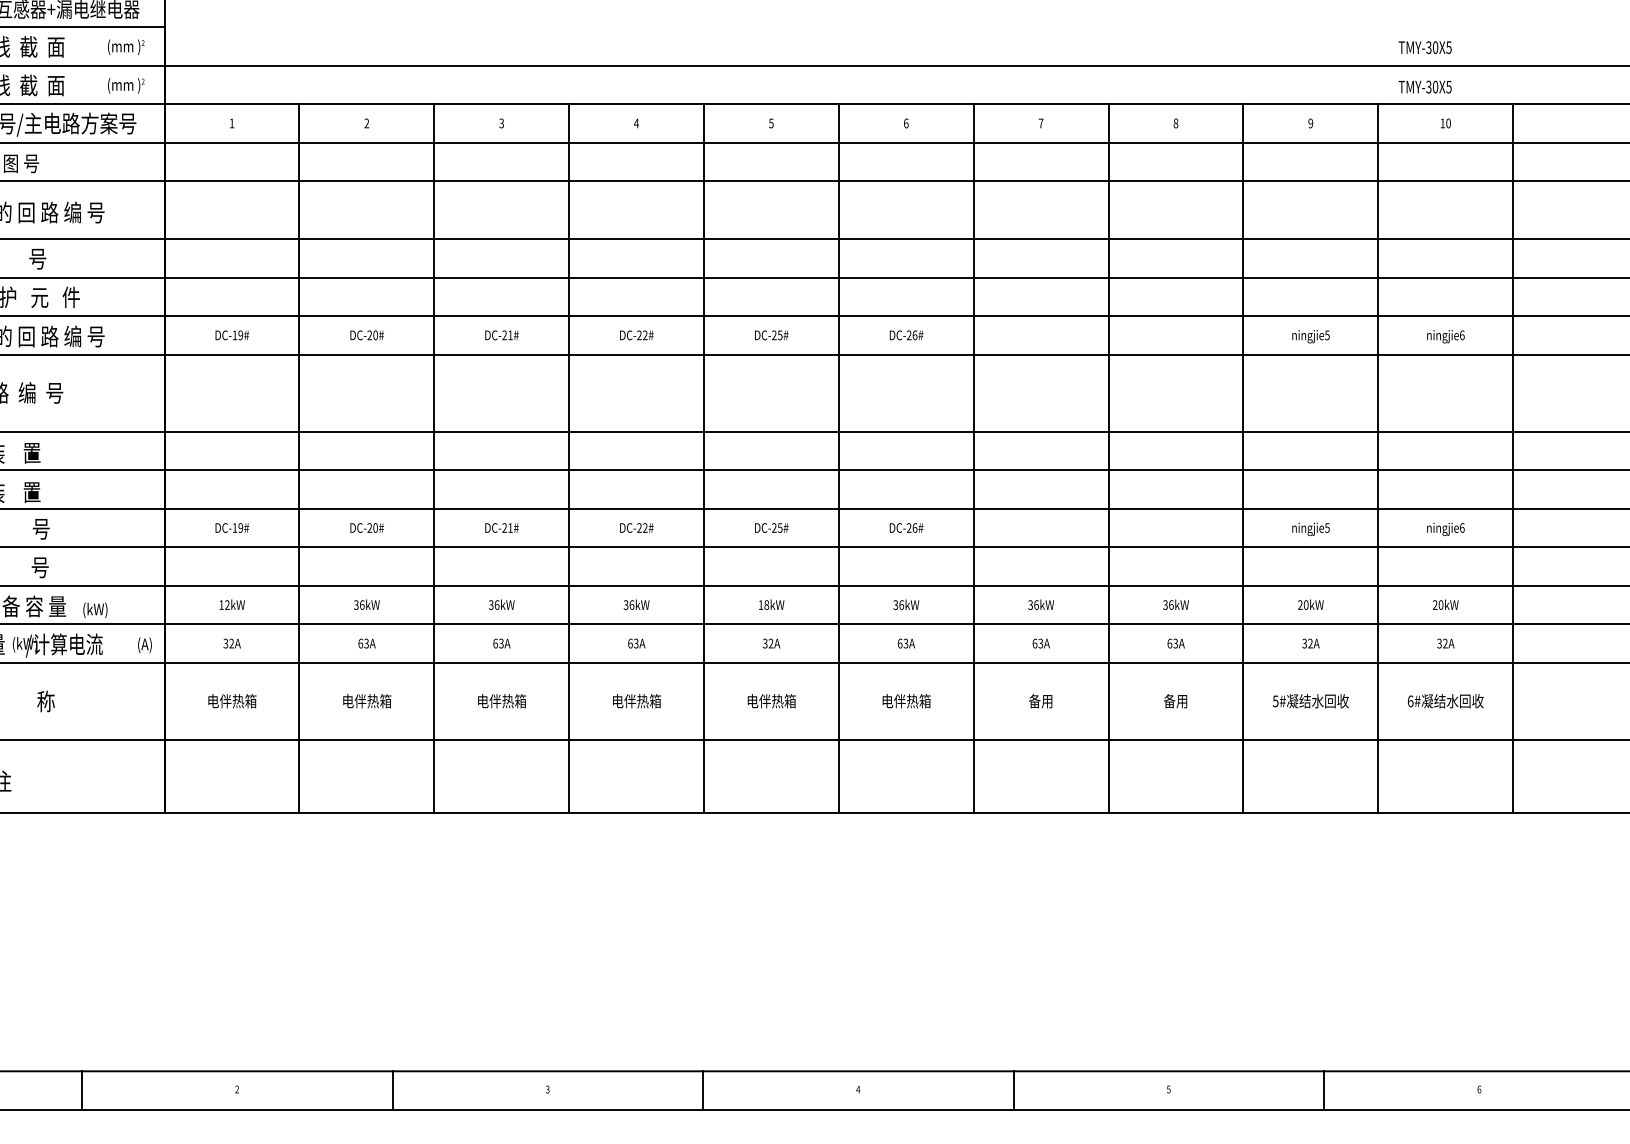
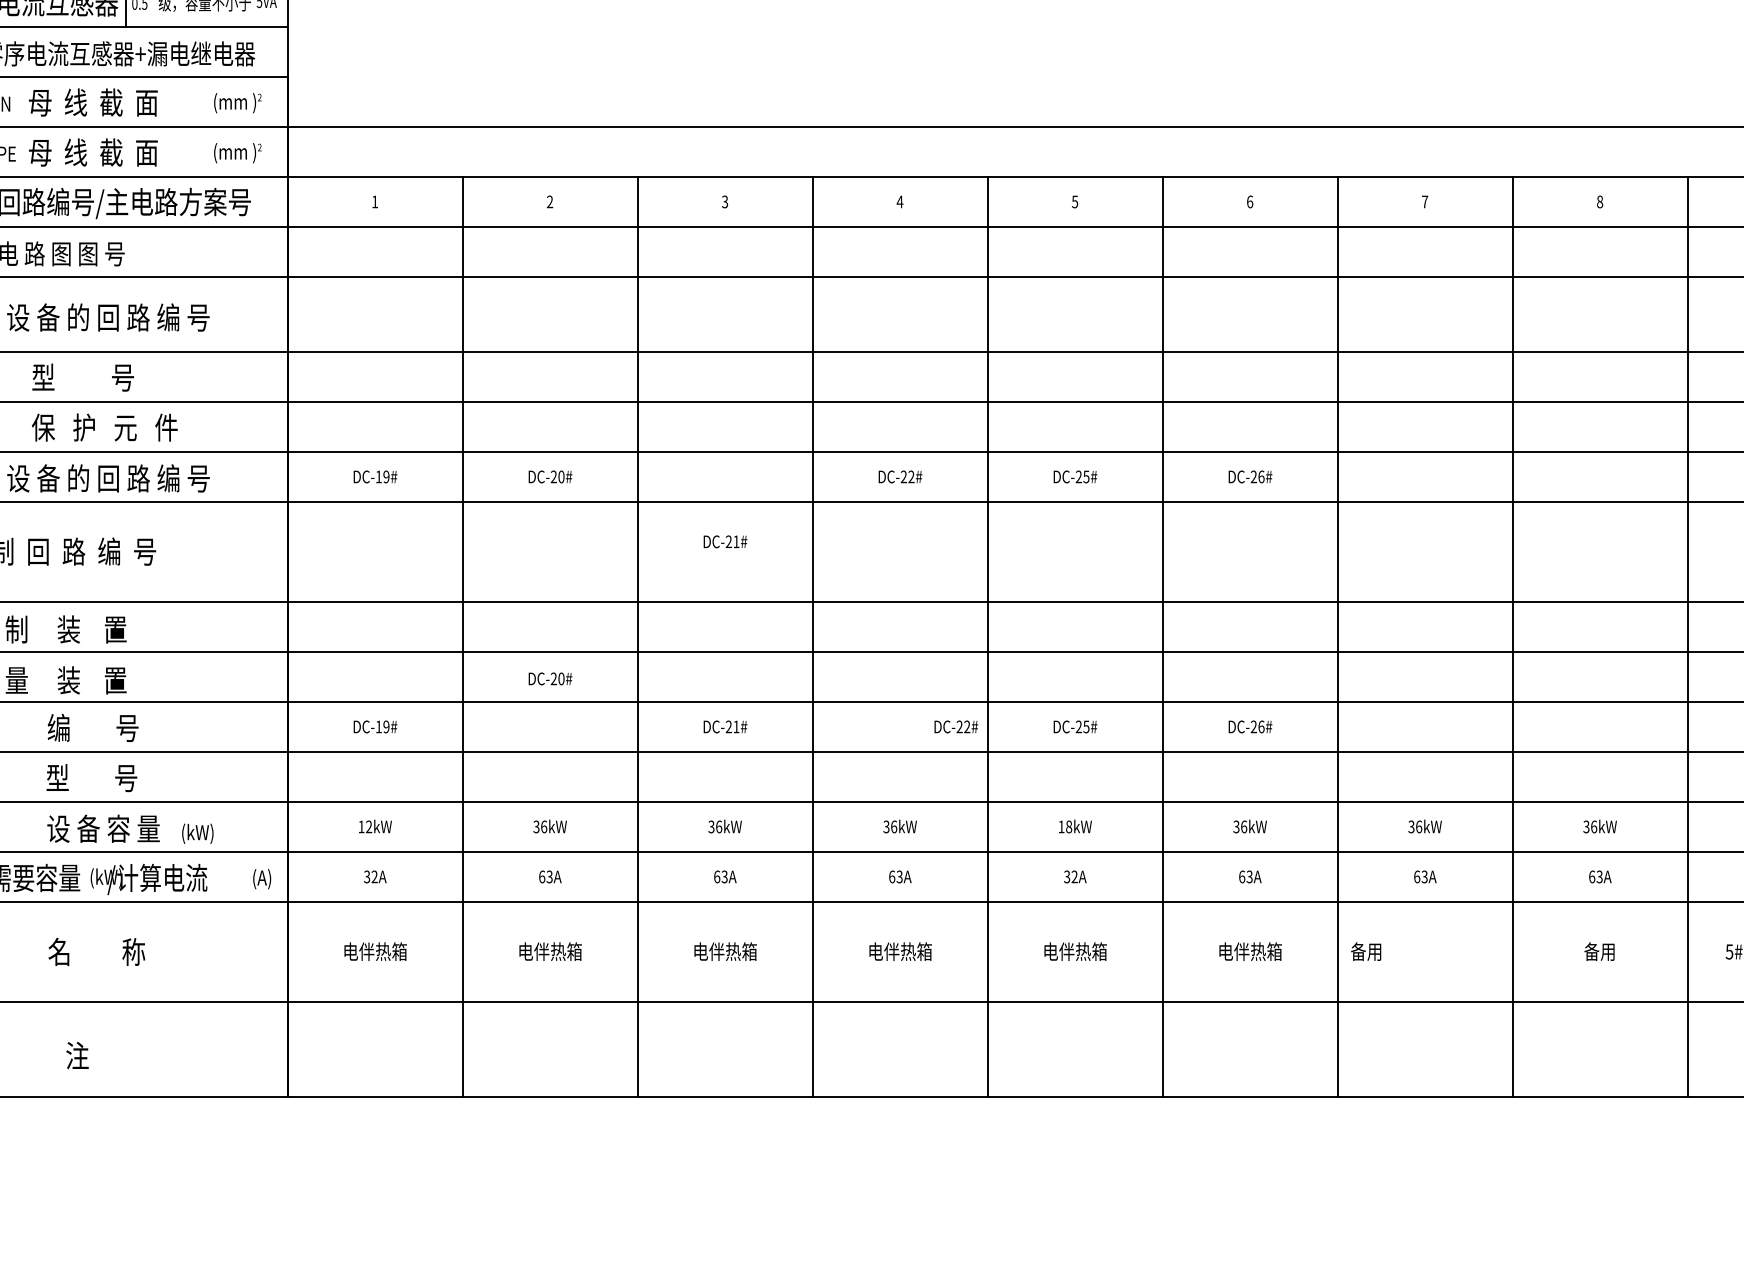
text: (501, 335) -> (724, 541), moved
text: (366, 527) -> (549, 678), moved
text: (636, 527) -> (955, 726), moved
text: (1040, 701) -> (1365, 952), moved

